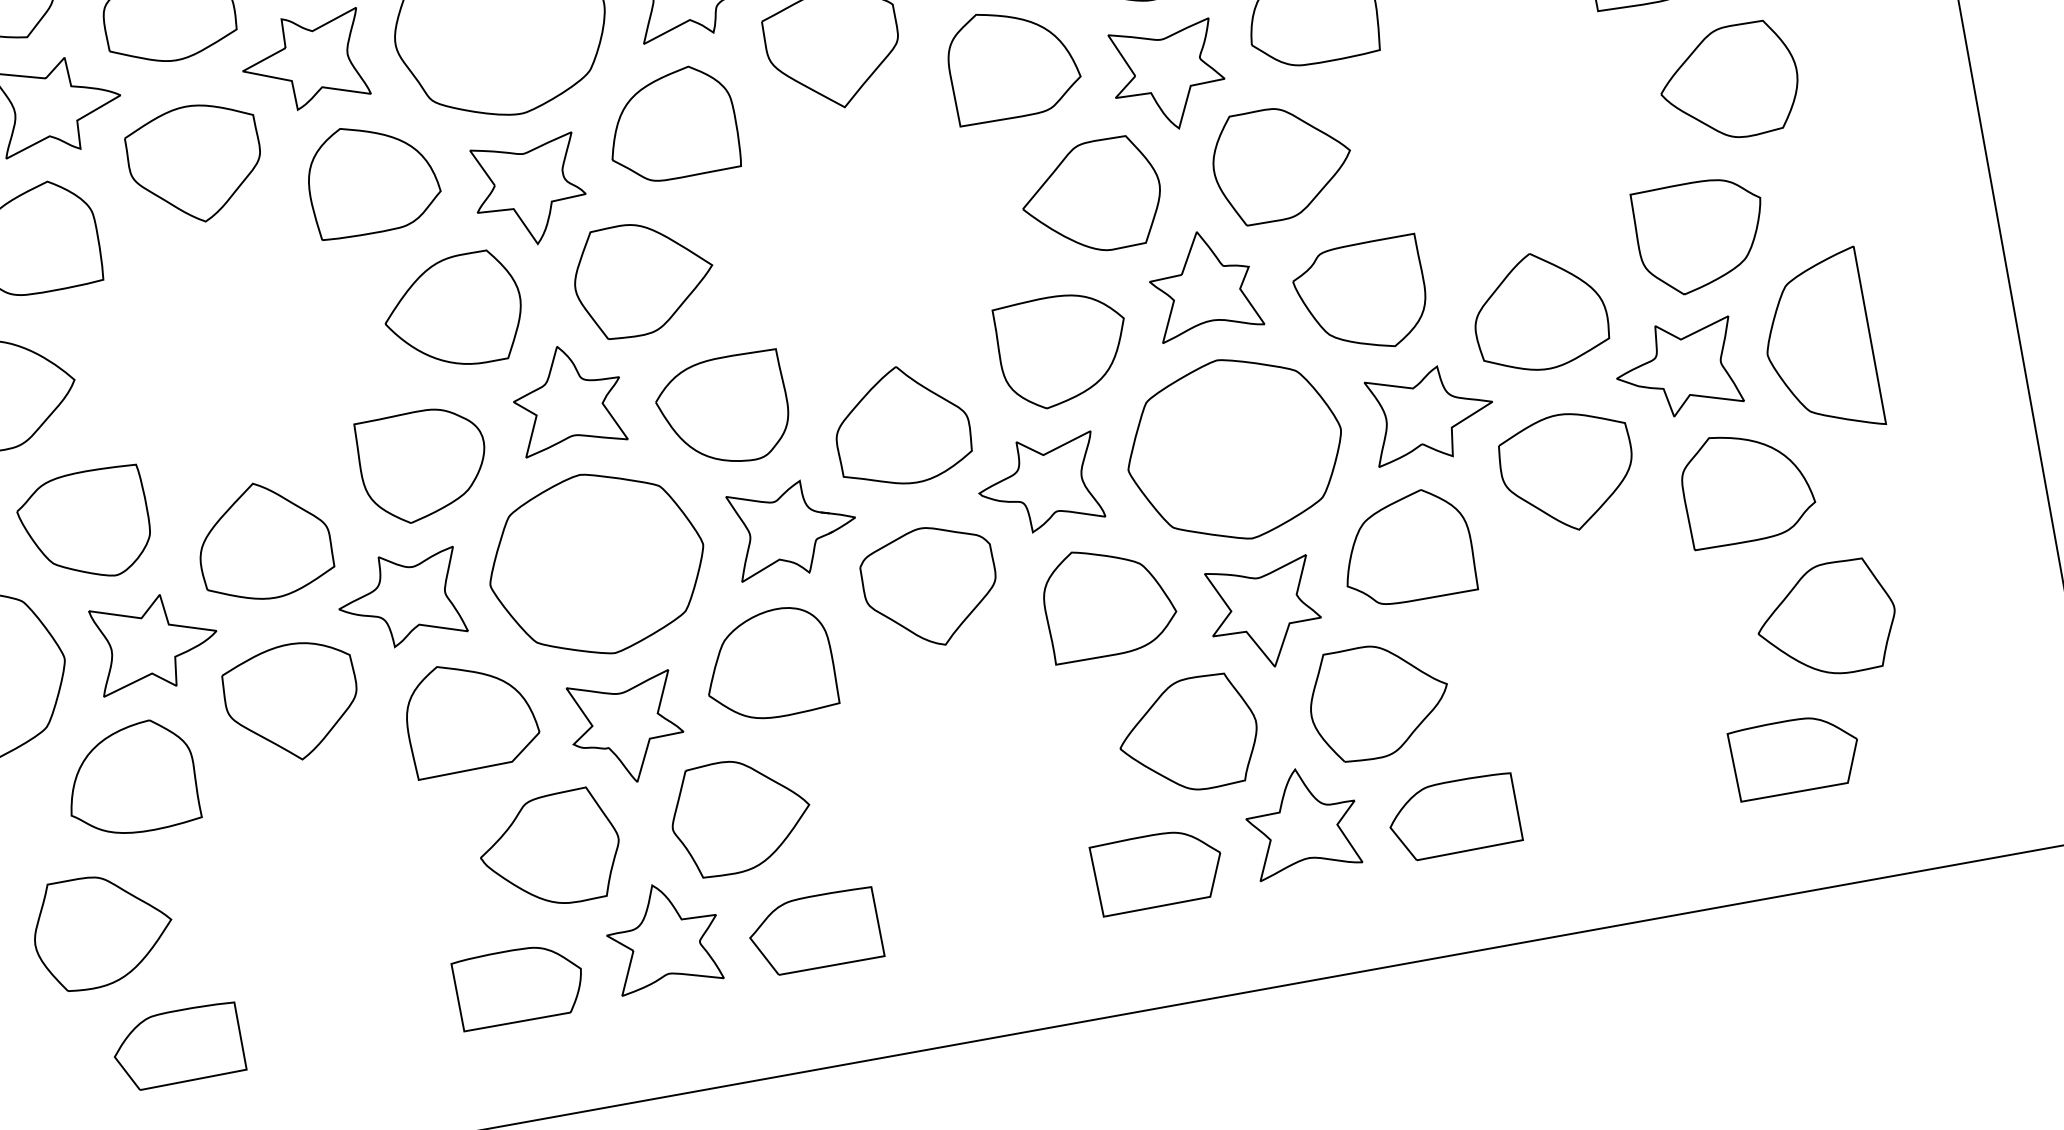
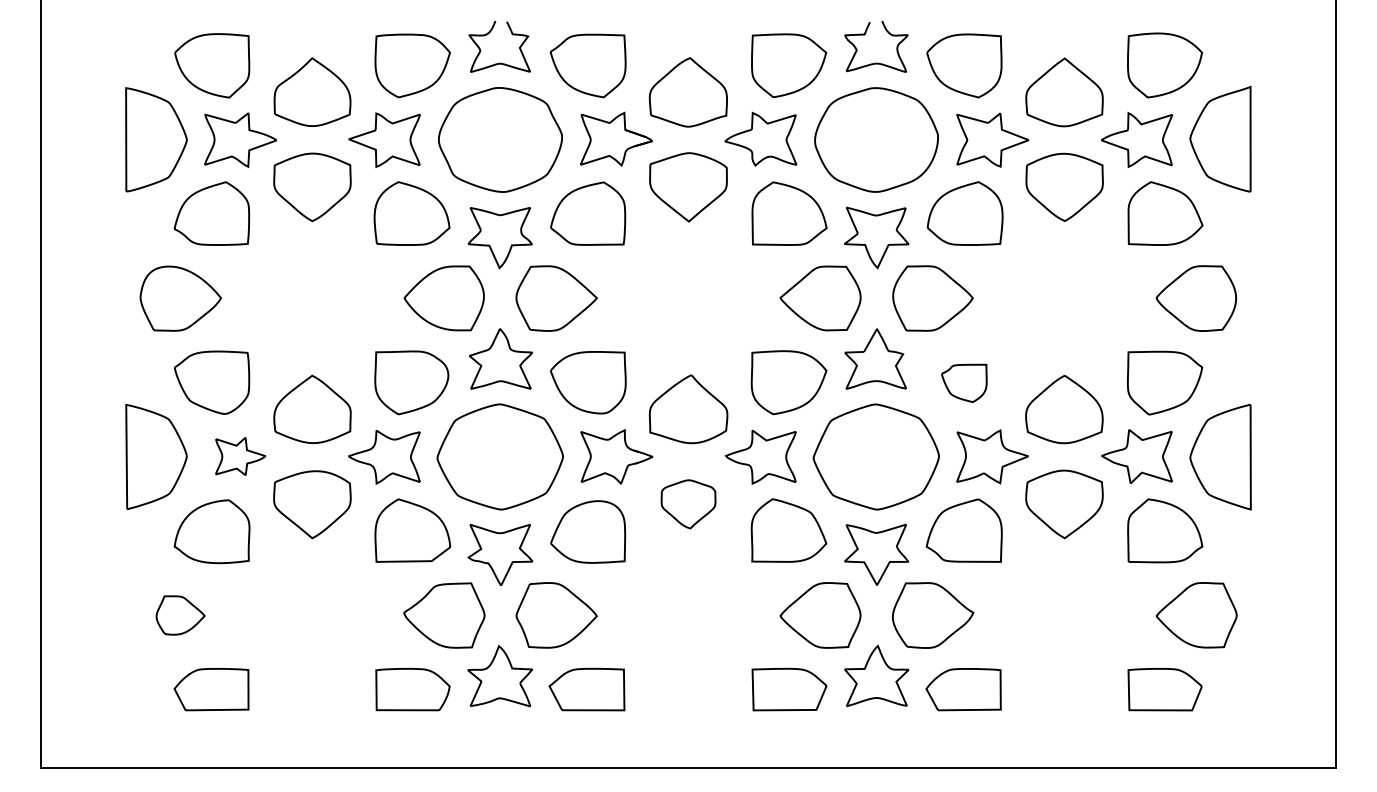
part: (1361, 297) -> (964, 383), size x0.6
part: (930, 587) -> (688, 504), size x0.7
part: (155, 642) -> (240, 456), size x0.7
part: (102, 930) -> (180, 615), size x0.6

